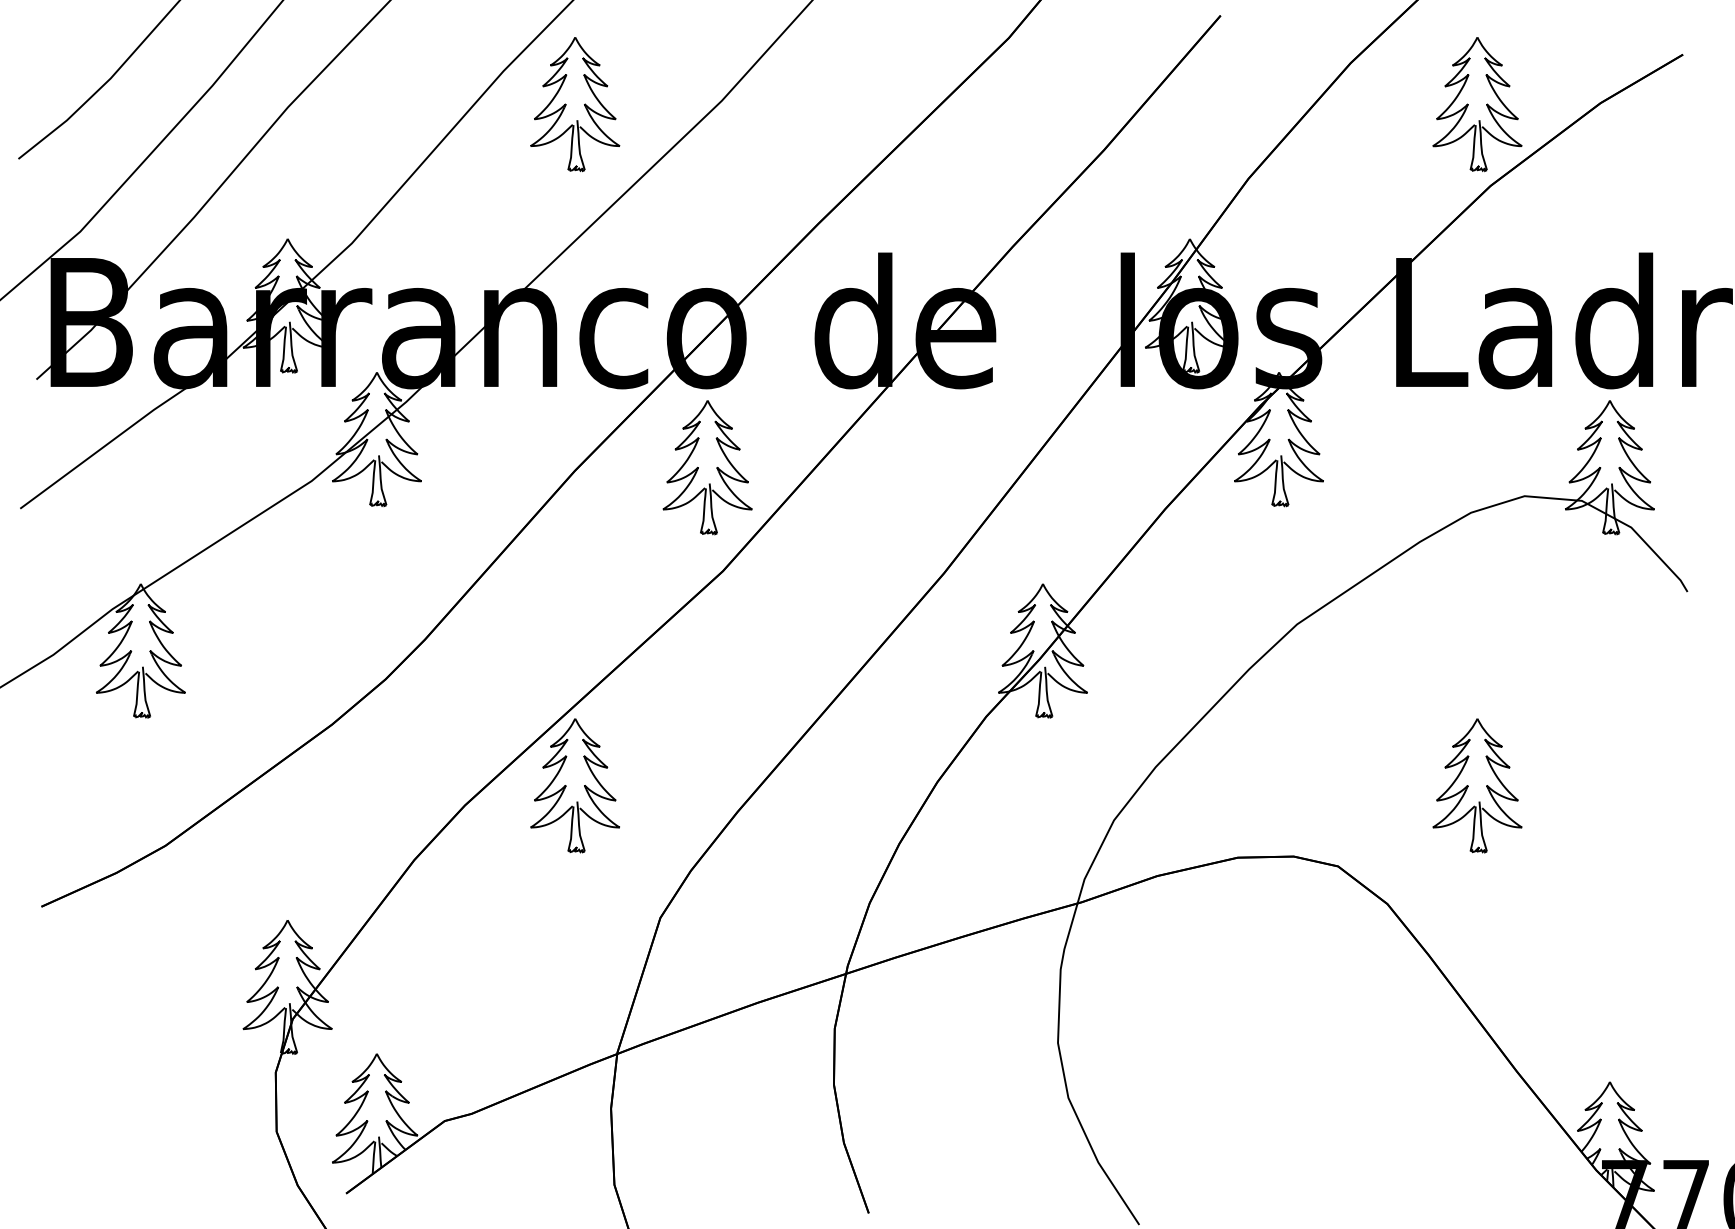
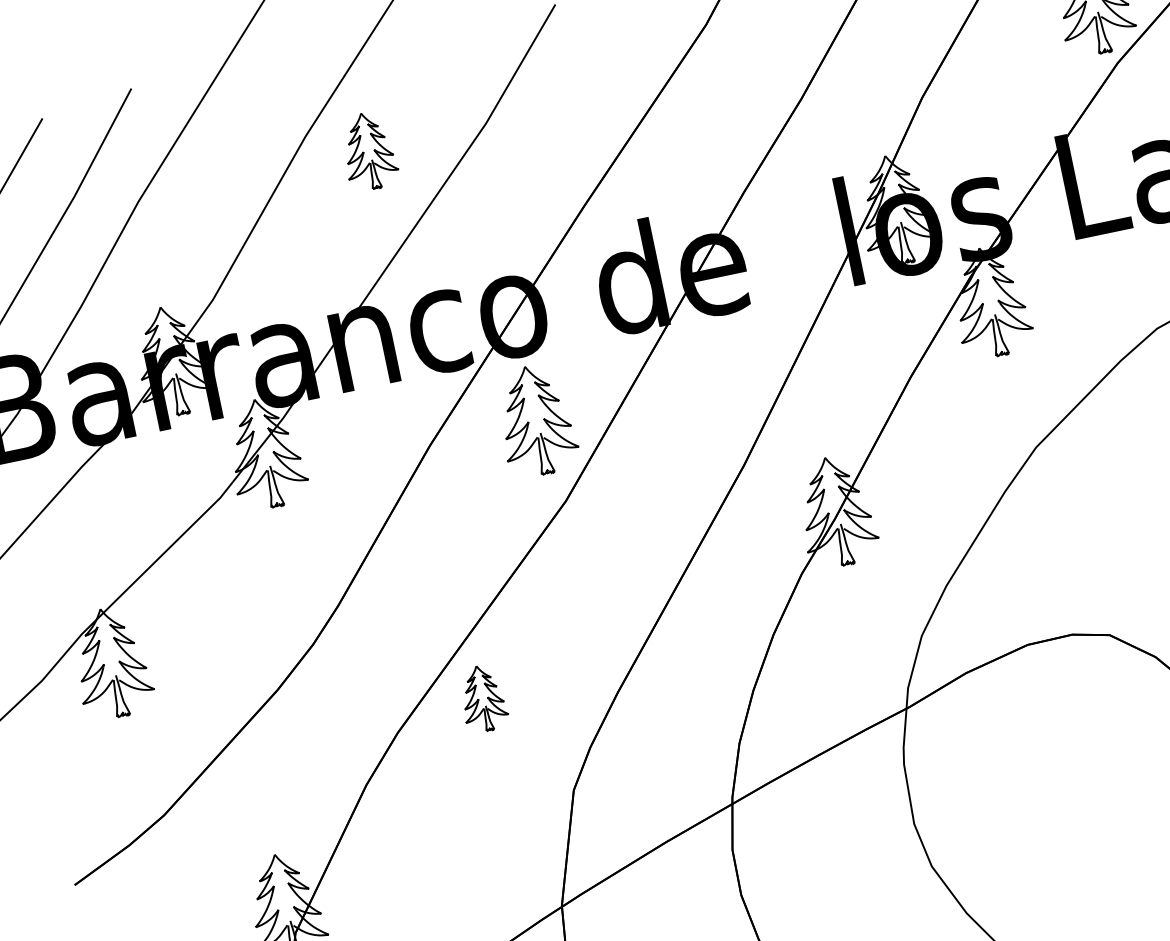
part: (575, 104) -> (369, 151), size x0.7
part: (574, 785) -> (482, 698), size x0.6

